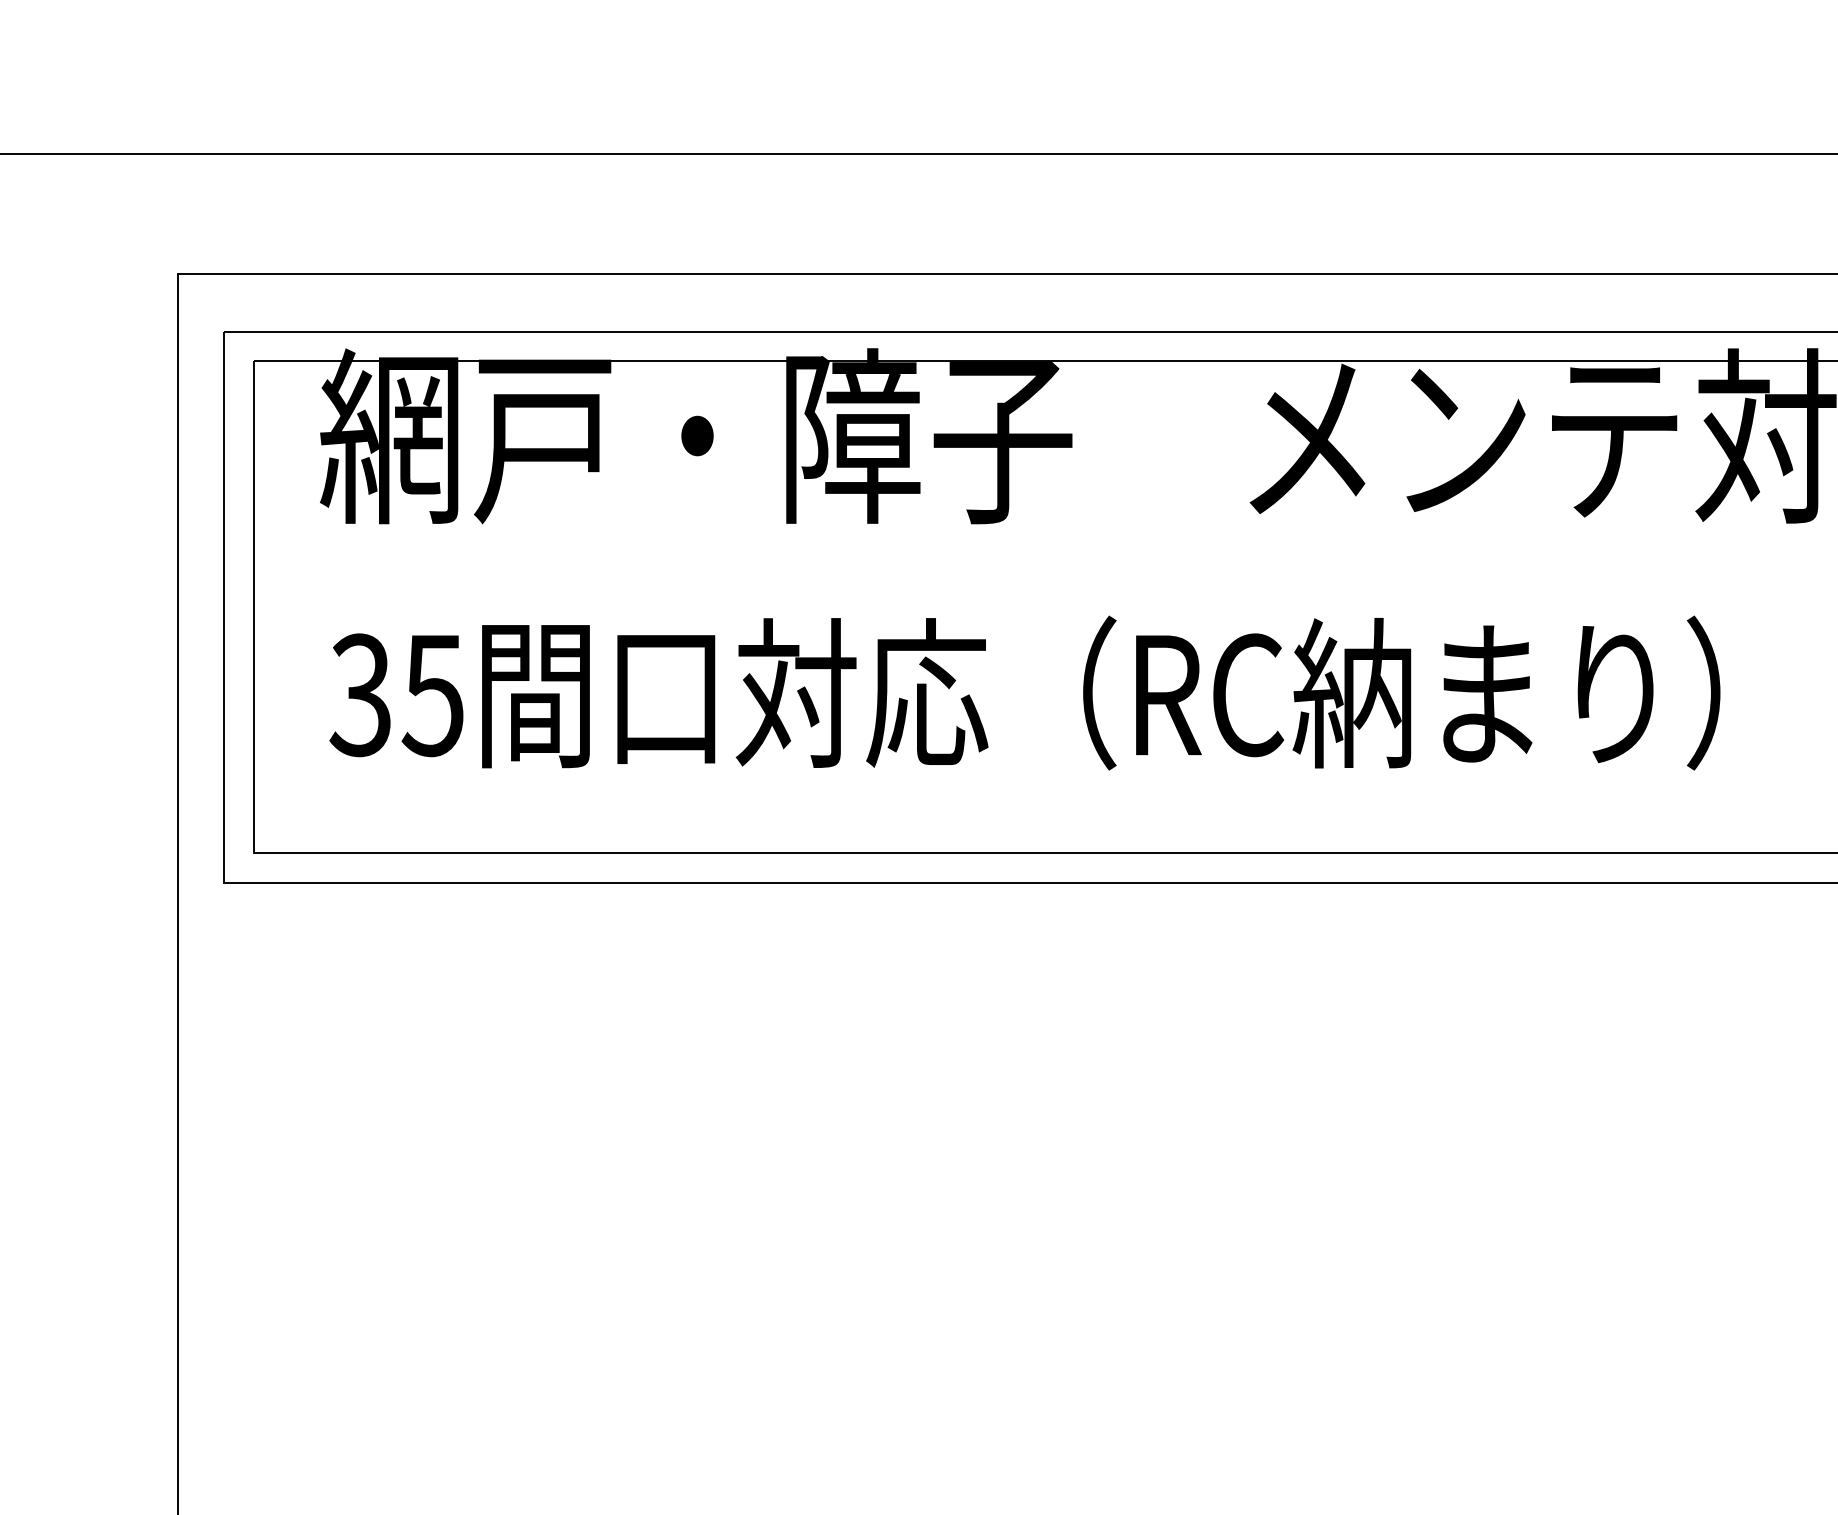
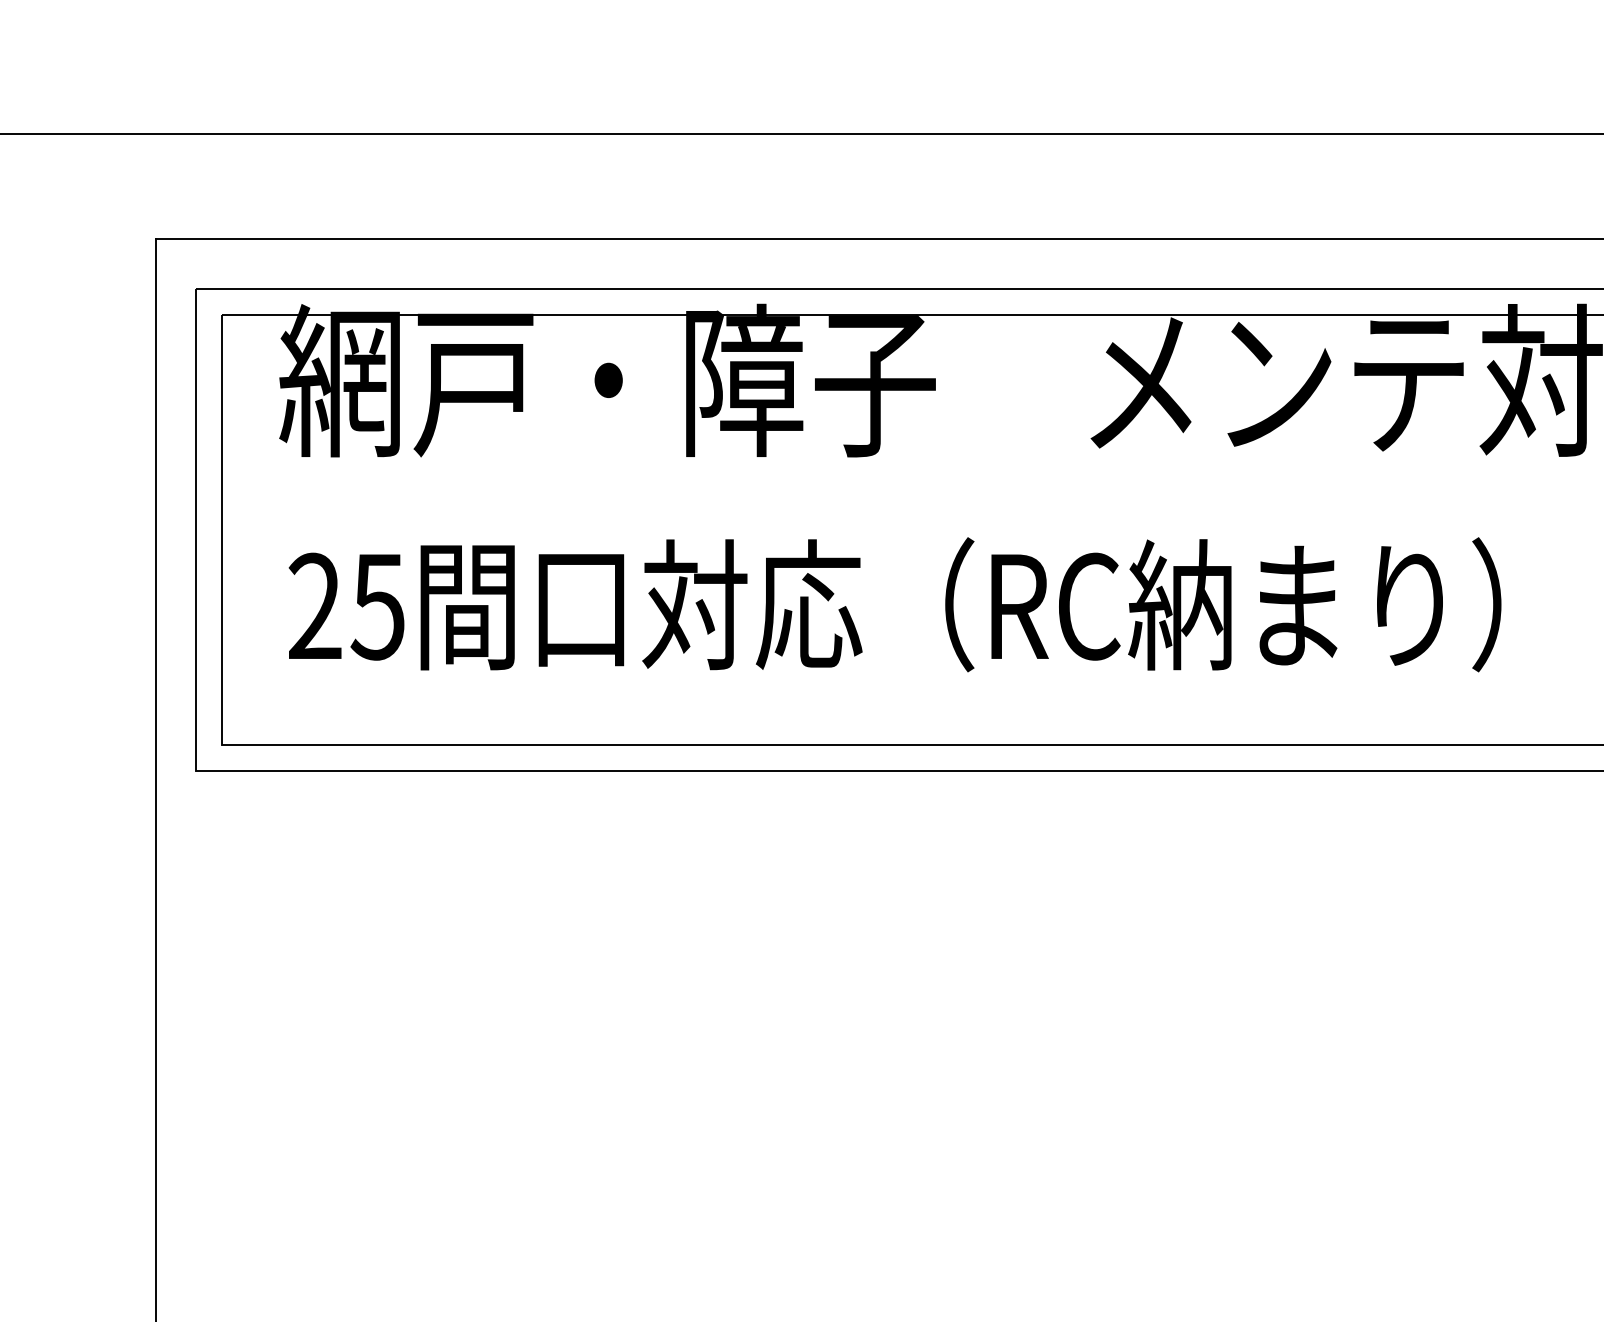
text: (360, 695) -> (314, 606), 35 -> 25

